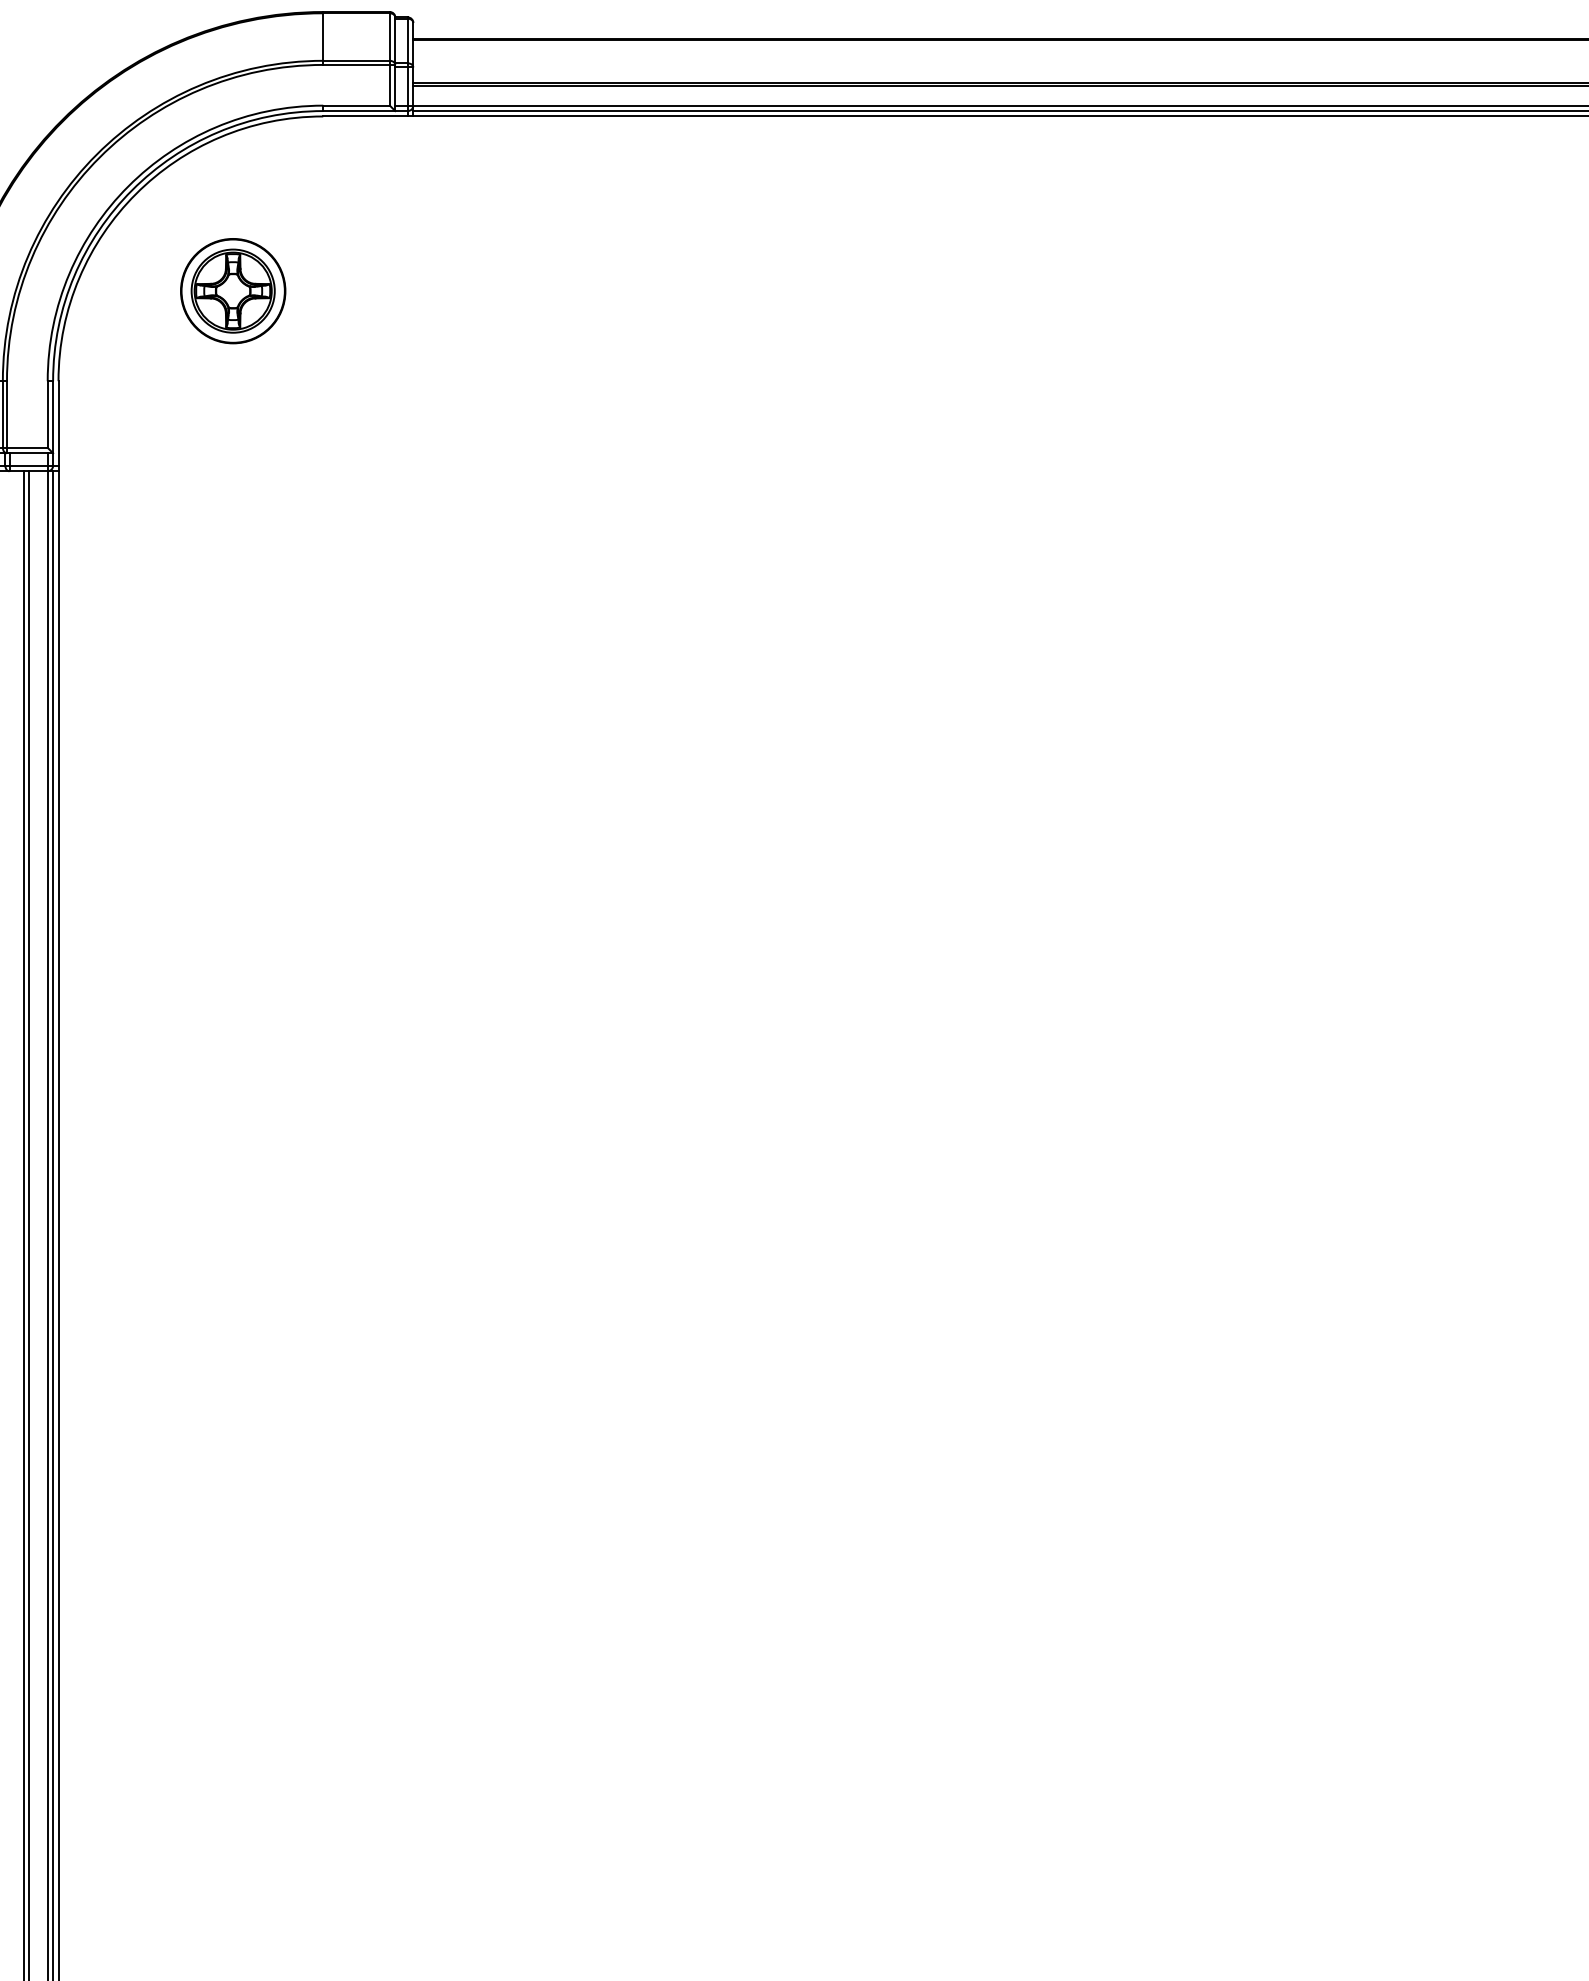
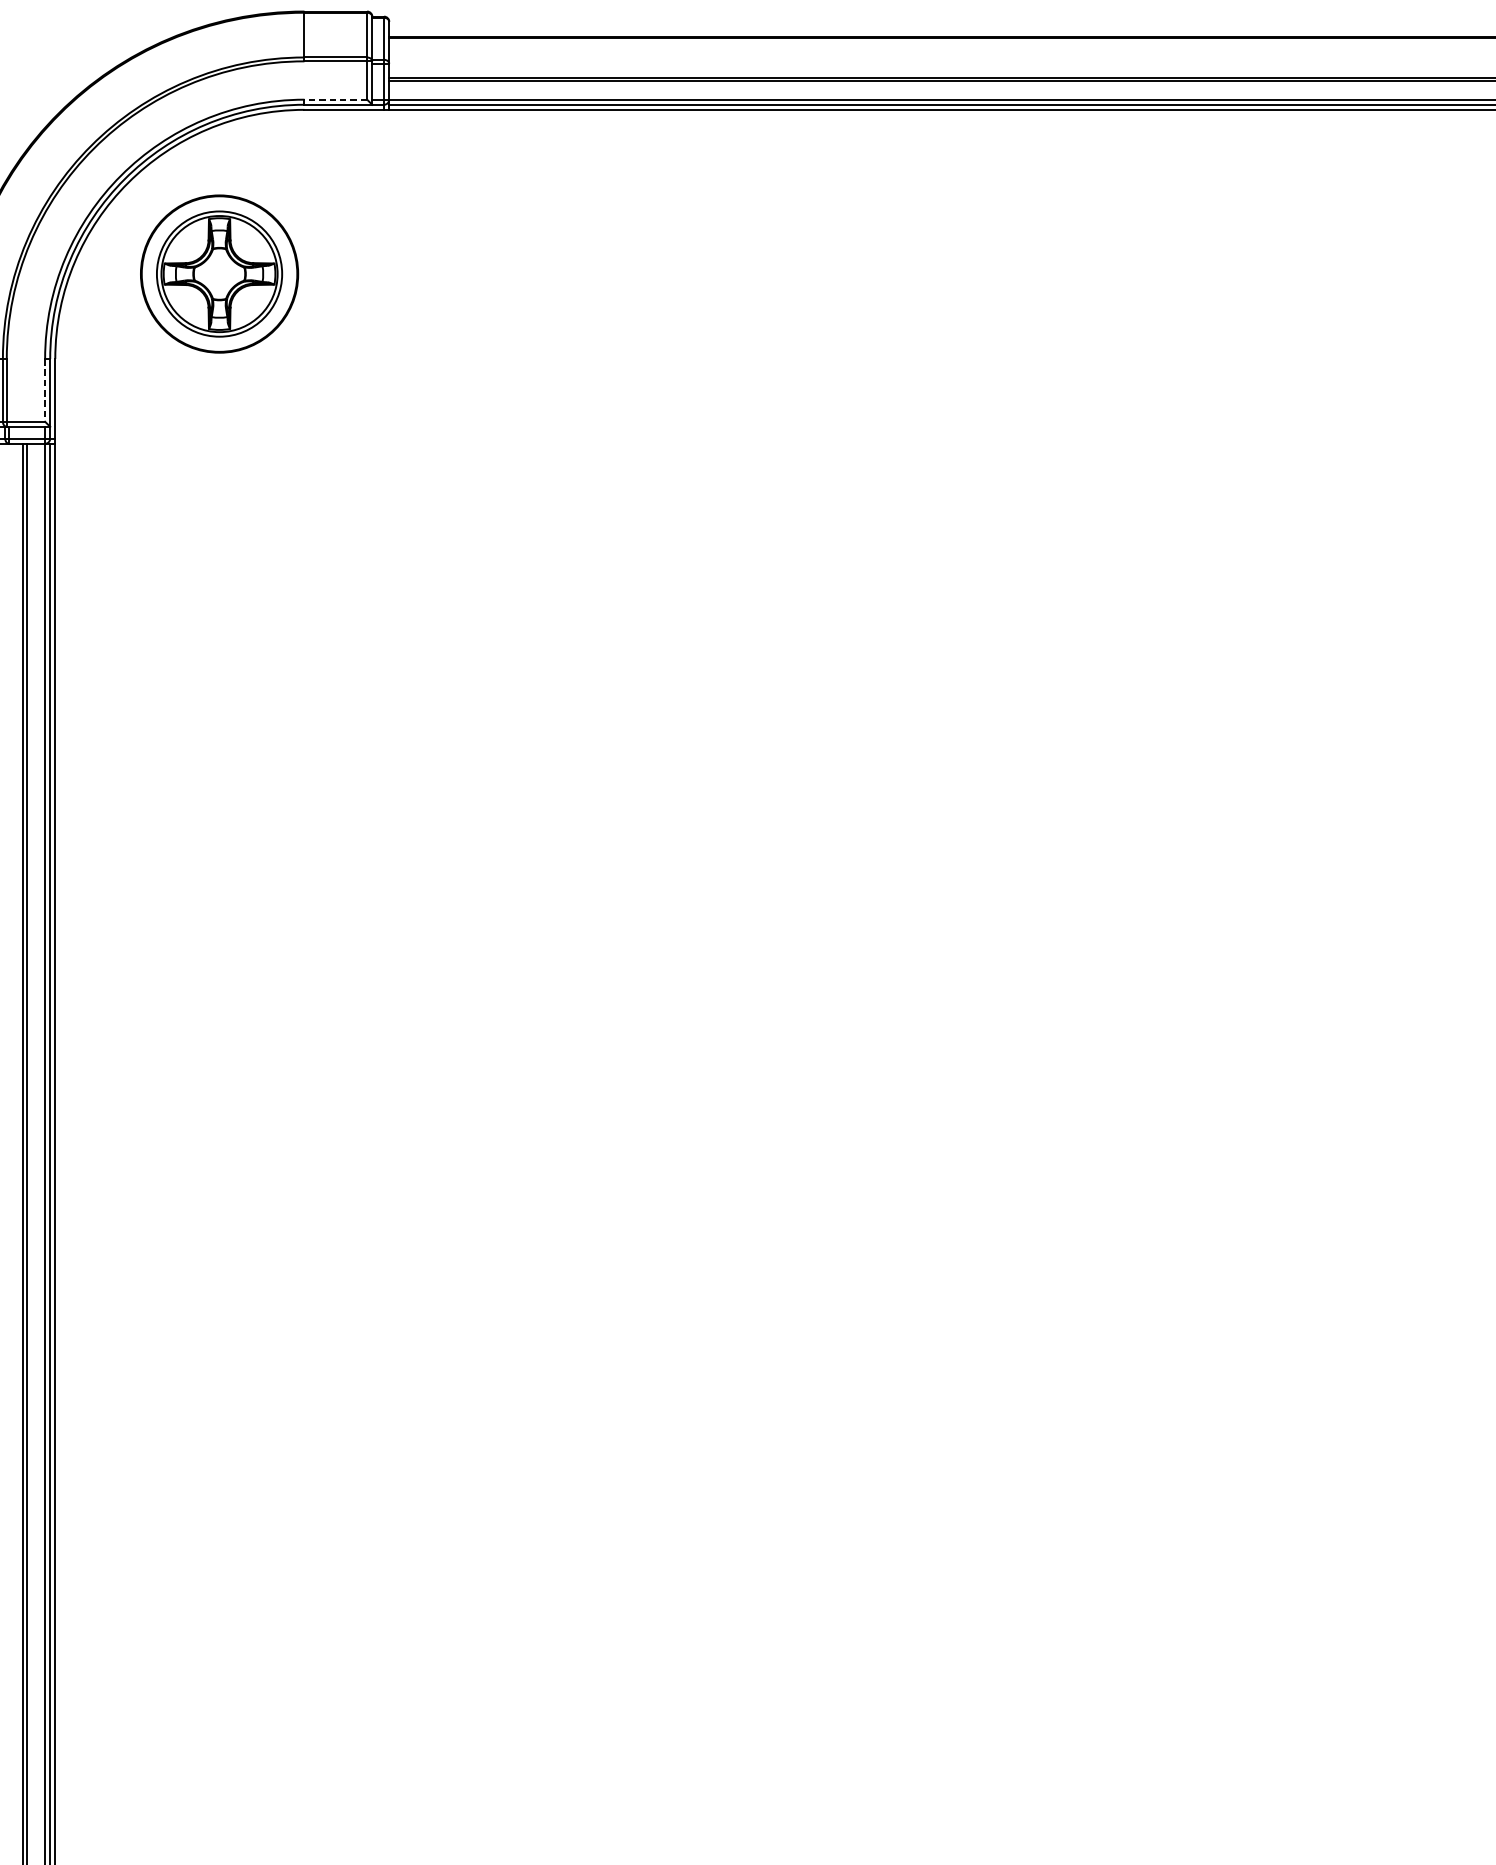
line: (356, 105) -> (335, 99), solid -> dashed
part: (233, 291) -> (219, 274), size x1.6
line: (47, 415) -> (44, 391), solid -> dashed

